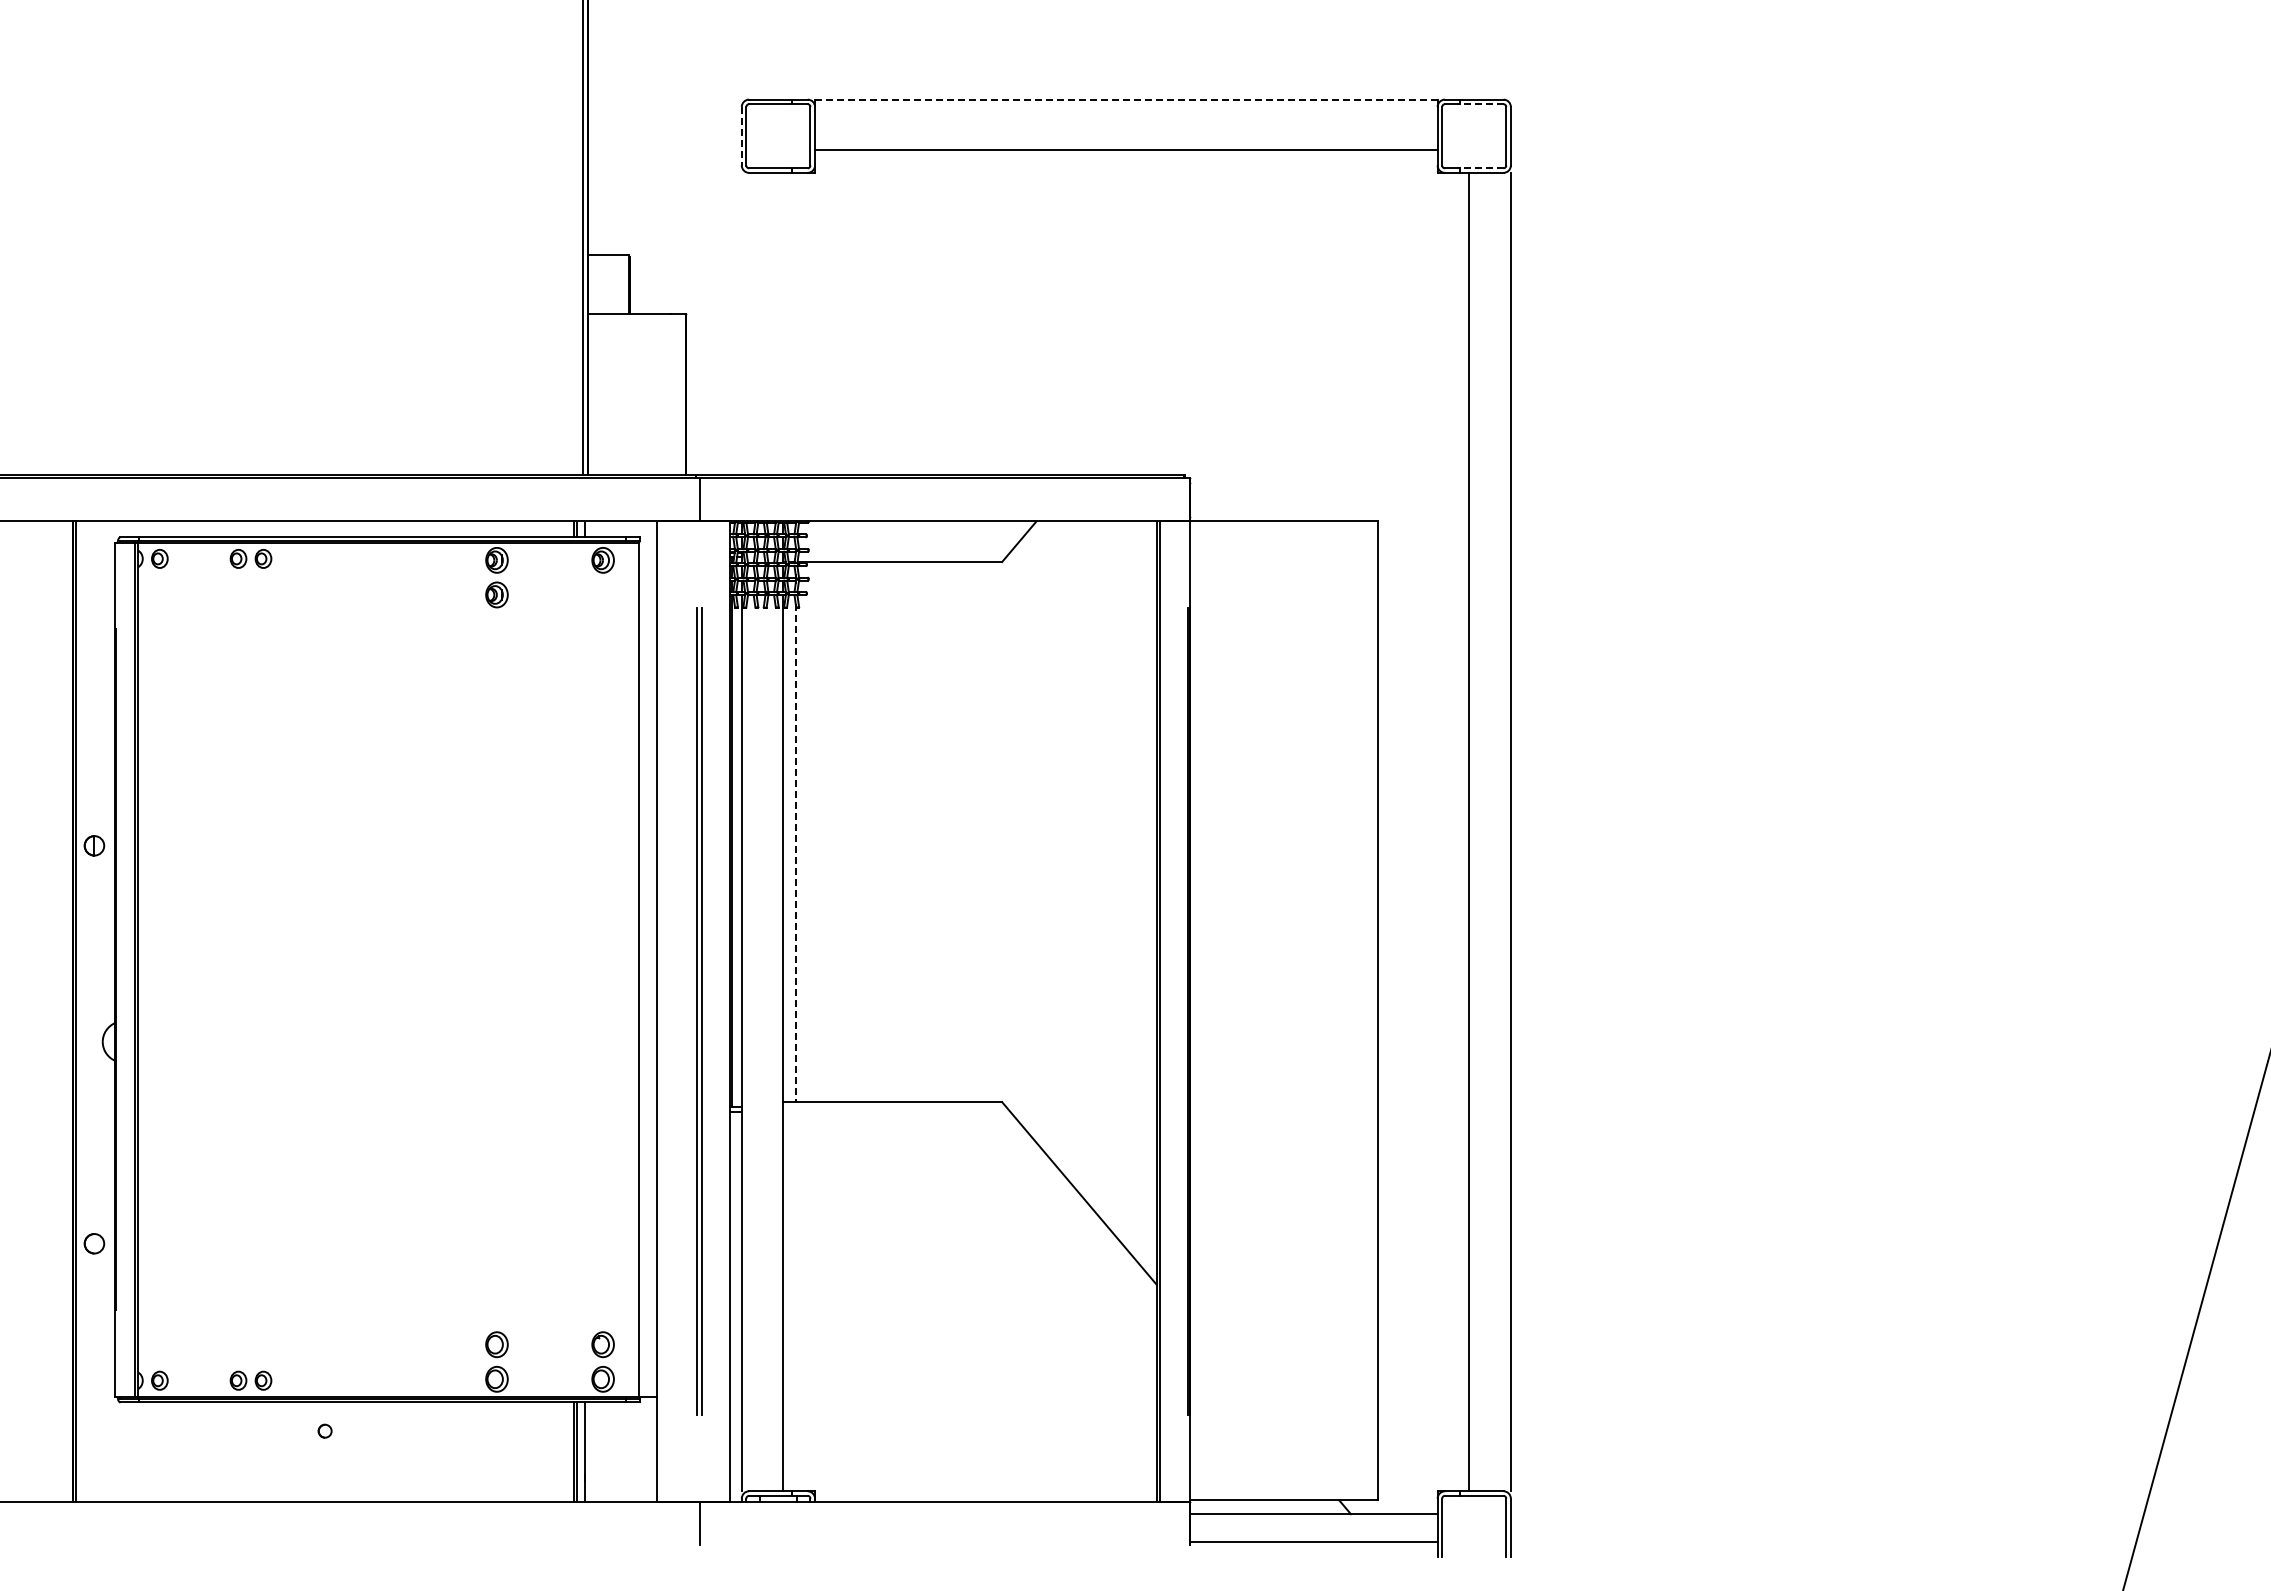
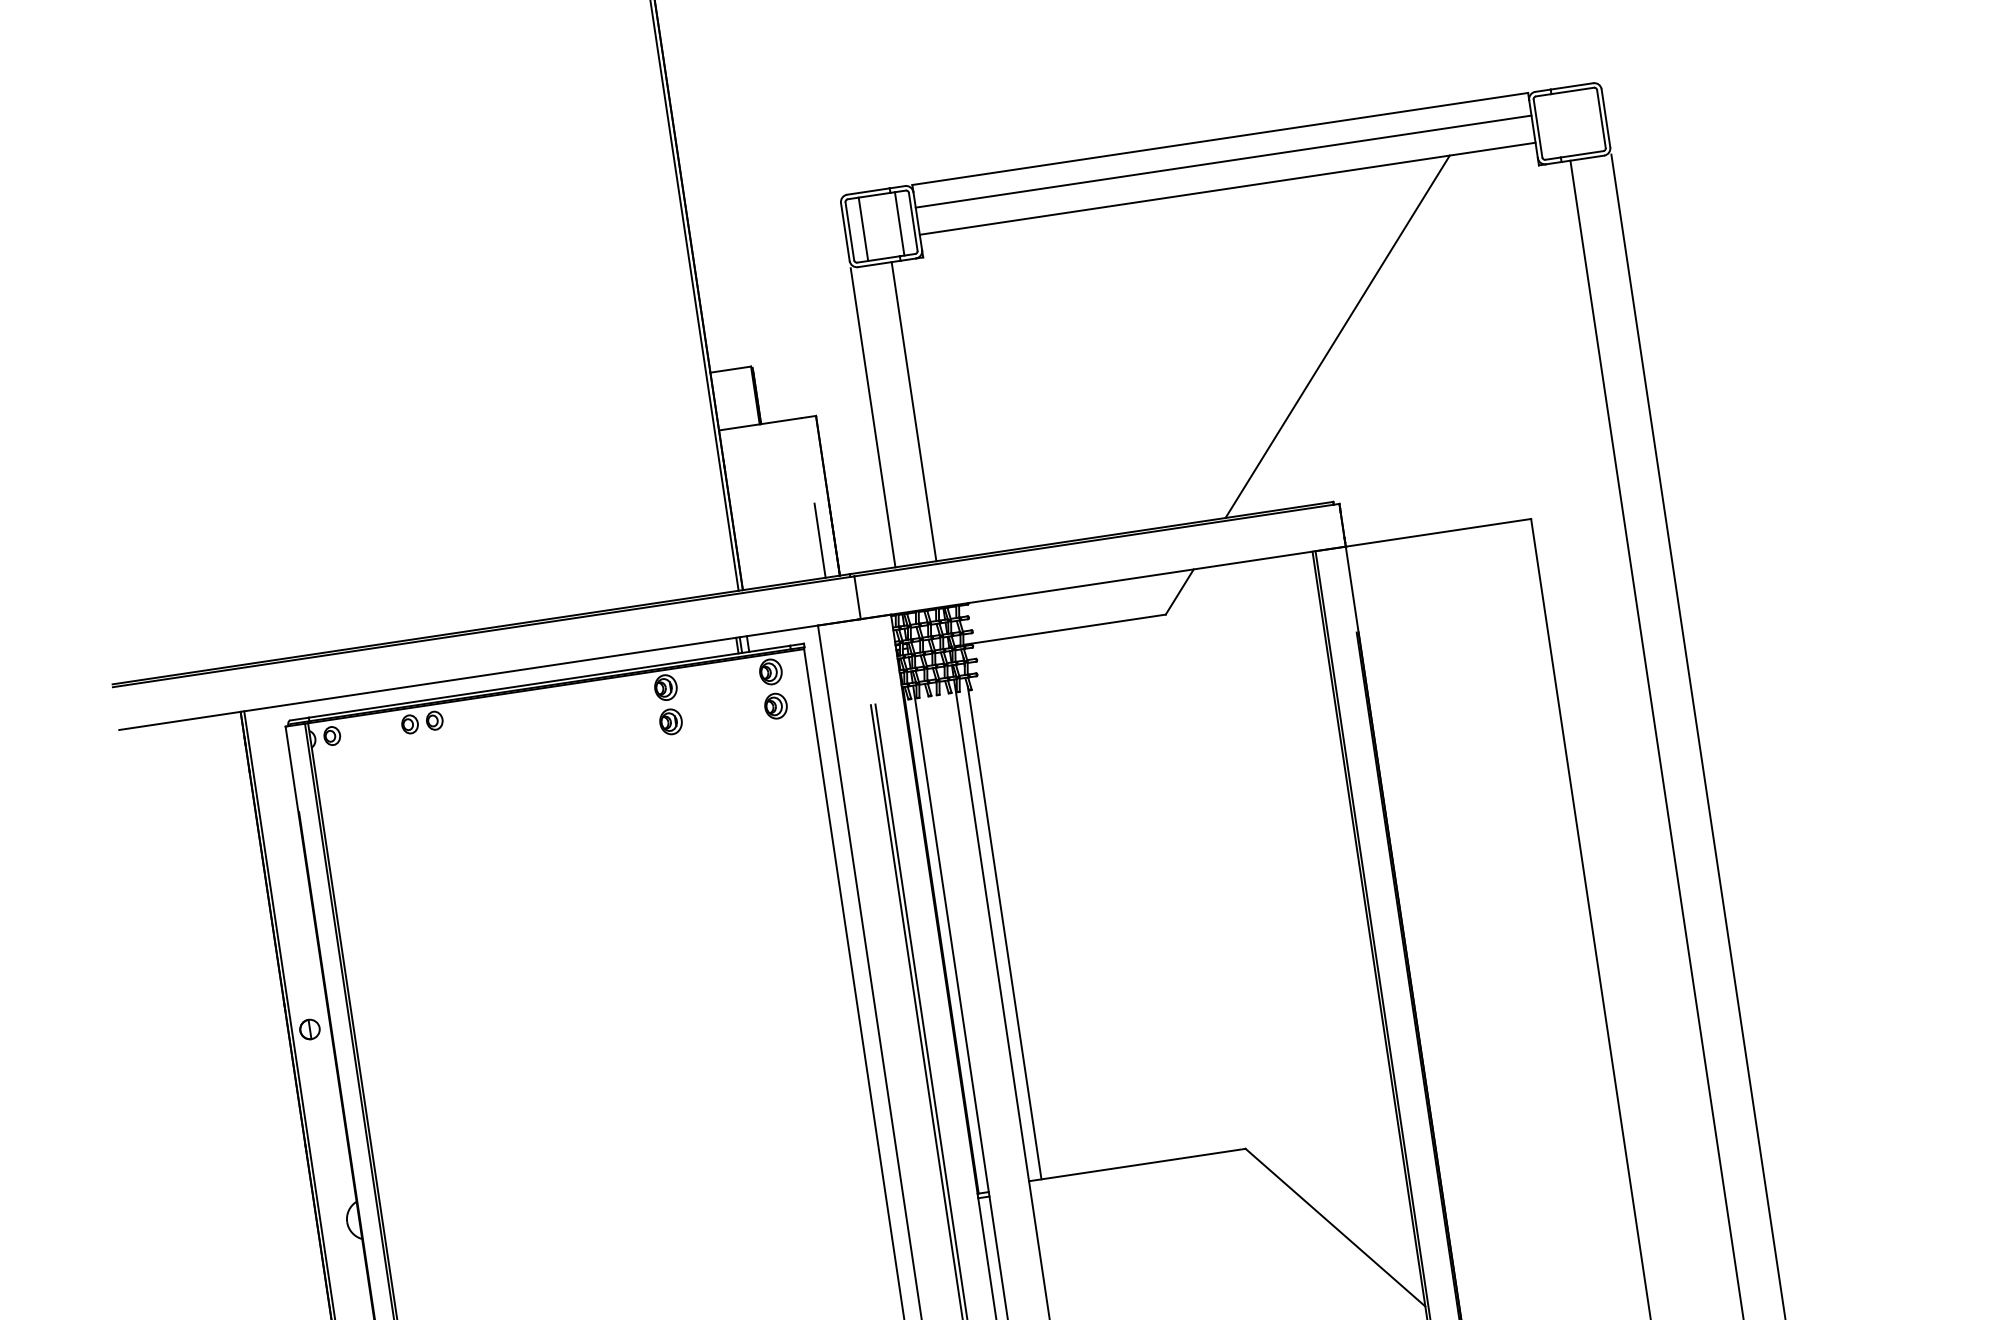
line: (1125, 99) -> (1219, 138), dashed -> solid
line: (1482, 104) -> (1573, 91), dashed -> solid
line: (1126, 122) -> (1223, 161), added
line: (741, 136) -> (845, 232), dashed -> solid
line: (760, 136) -> (863, 229), added
line: (796, 136) -> (899, 224), added
line: (1482, 168) -> (1582, 154), dashed -> solid
line: (1212, 312) -> (1336, 336), added
line: (741, 323) -> (872, 417), added
line: (783, 323) -> (914, 411), added
line: (671, 437) -> (820, 540), added
part: (602, 594) -> (775, 705), added
line: (795, 853) -> (1004, 933), dashed -> solid

